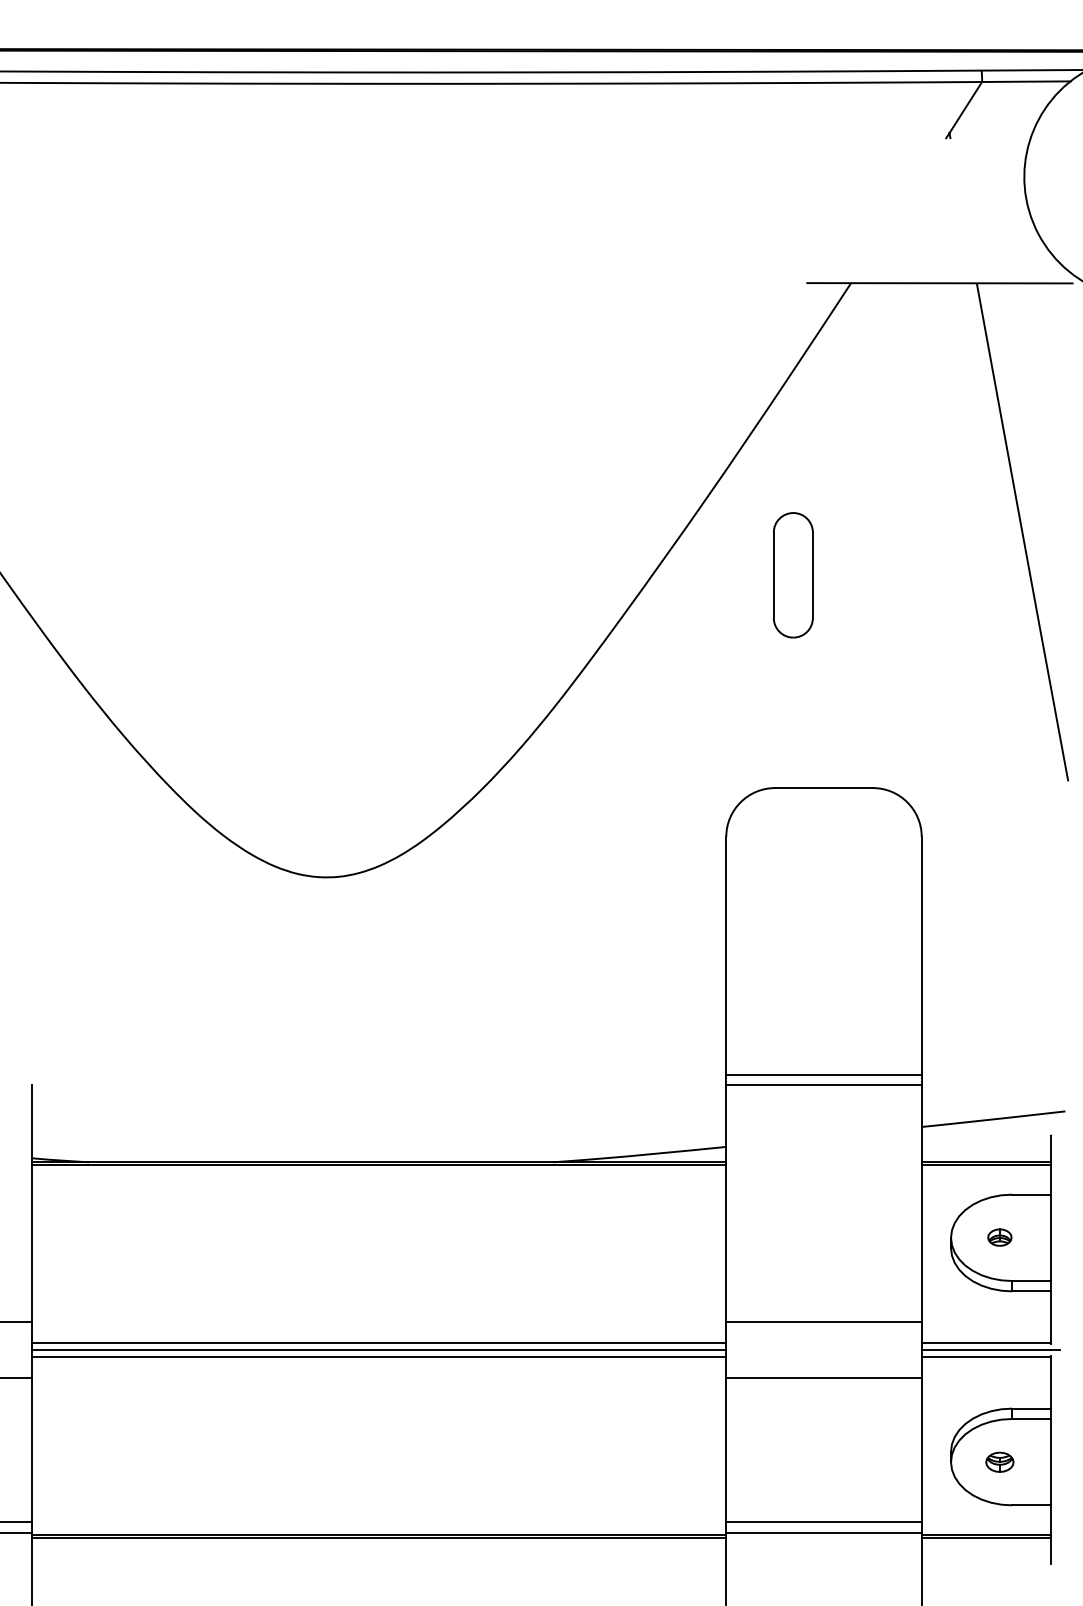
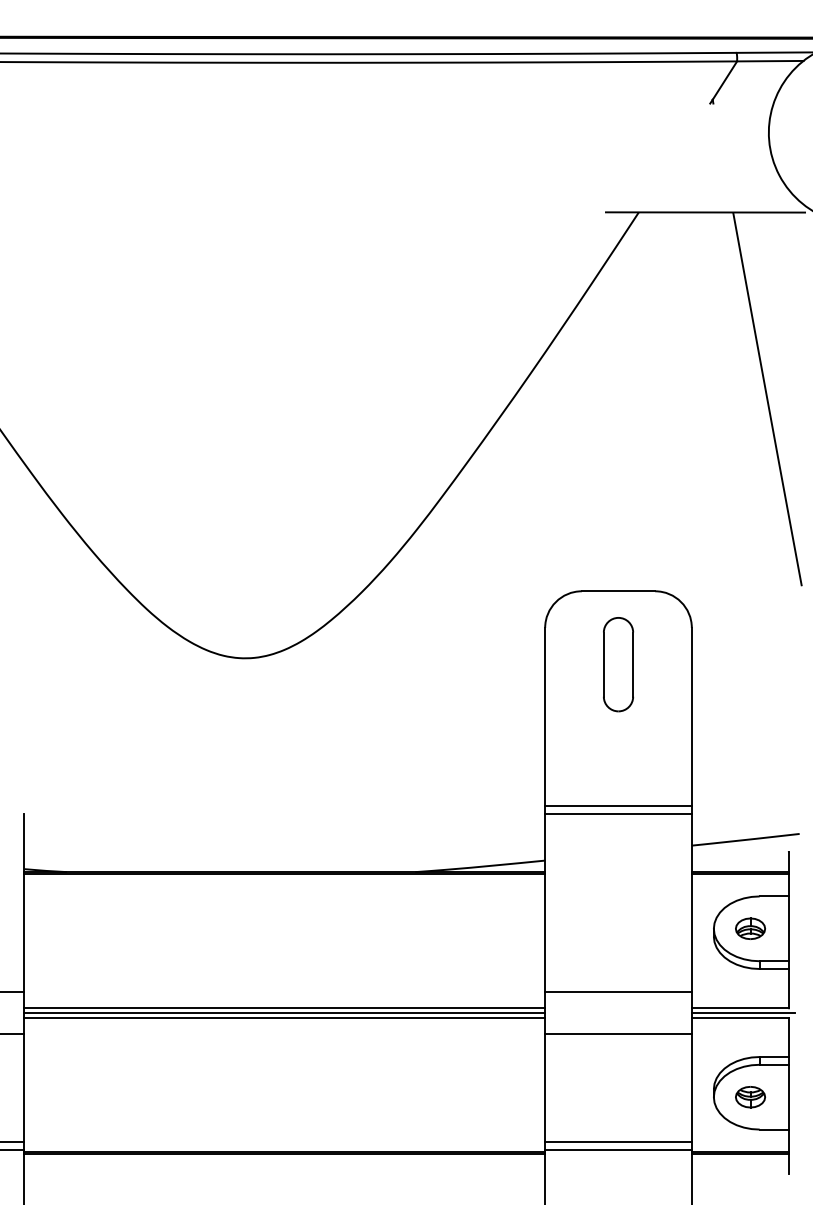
part: (793, 575) -> (618, 664), moved
part: (999, 1237) -> (750, 928), size x1.67
part: (999, 1462) -> (750, 1097), size x1.43

